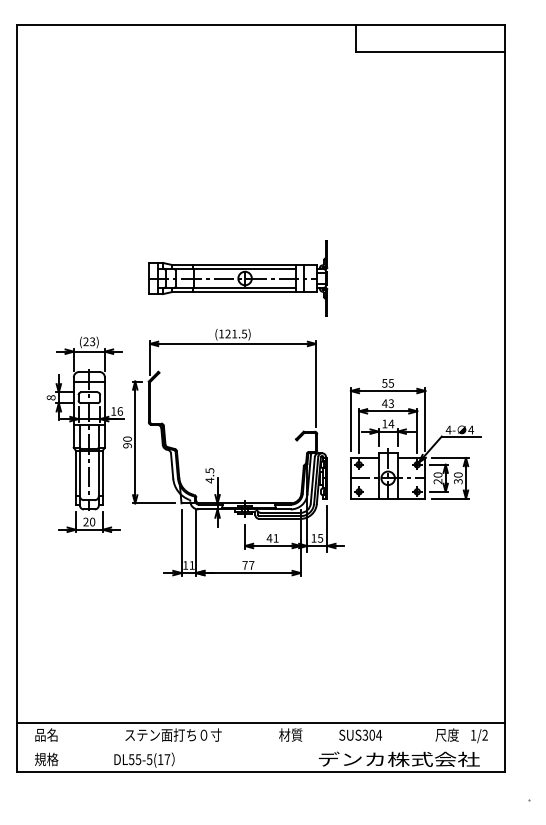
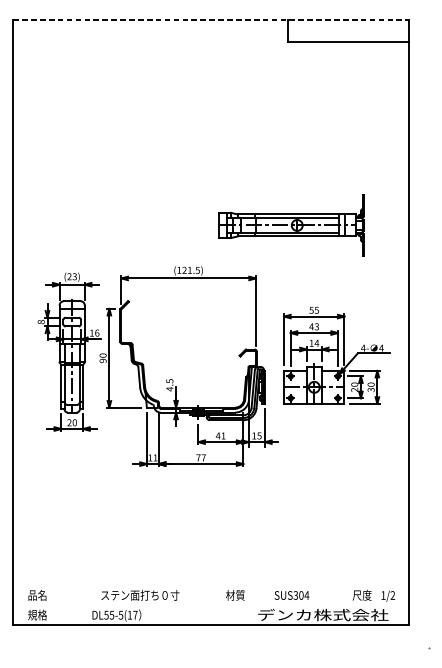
line: (261, 24) -> (211, 19), solid -> dashed
part: (238, 278) -> (291, 225), moved
line: (260, 723) -> (210, 585), removed

